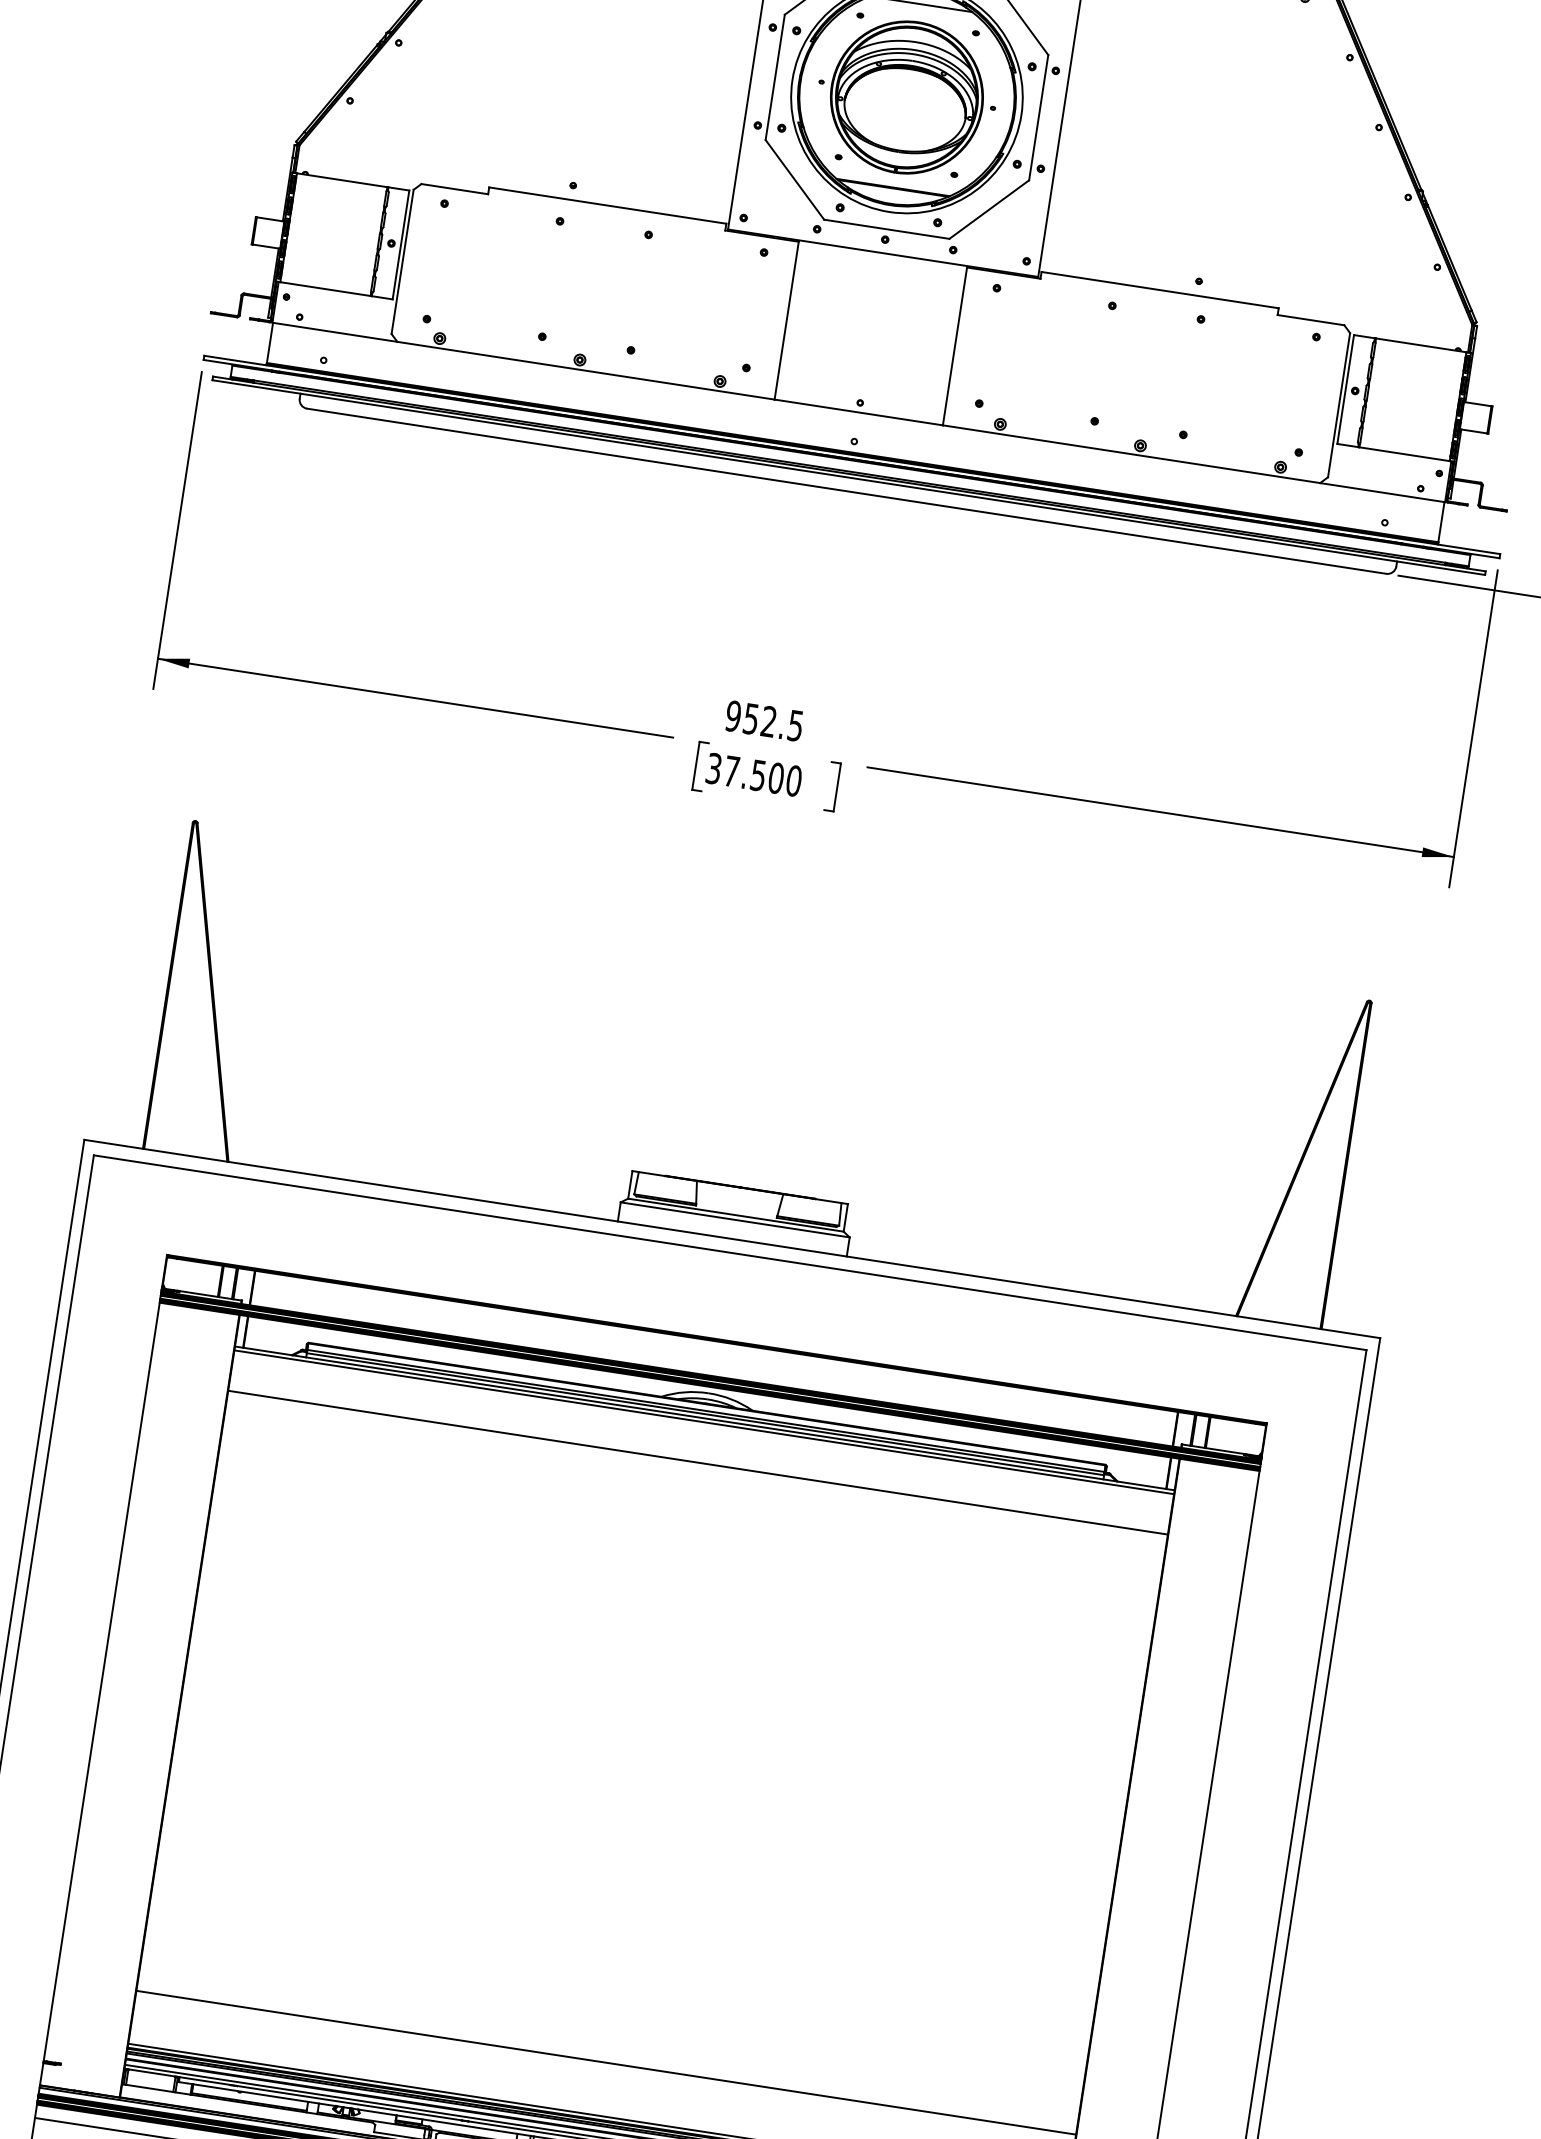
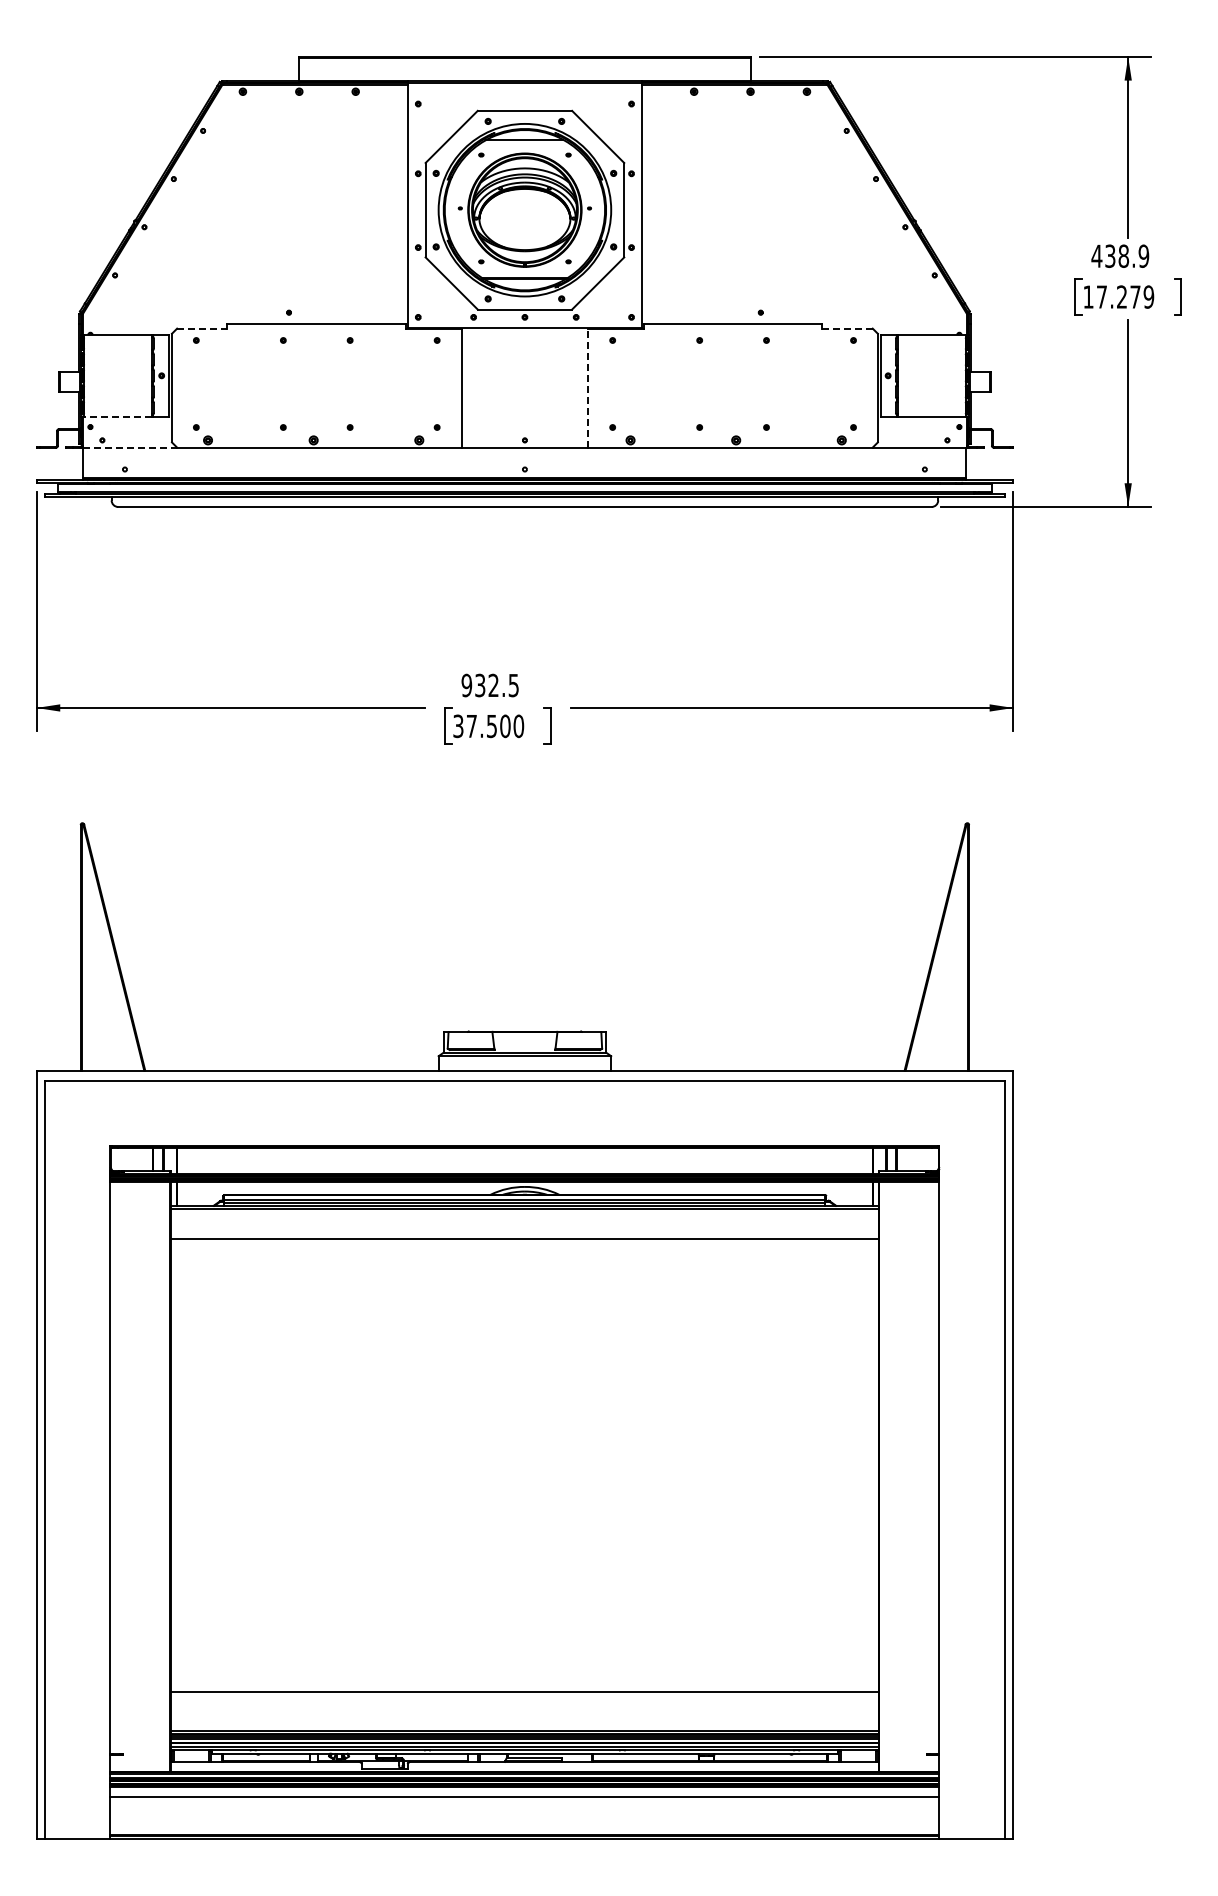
line: (455, 189) -> (202, 328), solid -> dashed
line: (324, 288) -> (117, 416), solid -> dashed
line: (1310, 319) -> (847, 328), solid -> dashed
line: (335, 332) -> (130, 447), solid -> dashed
line: (955, 345) -> (588, 387), solid -> dashed
text: (751, 717) -> (480, 684), 952.5 -> 932.5

